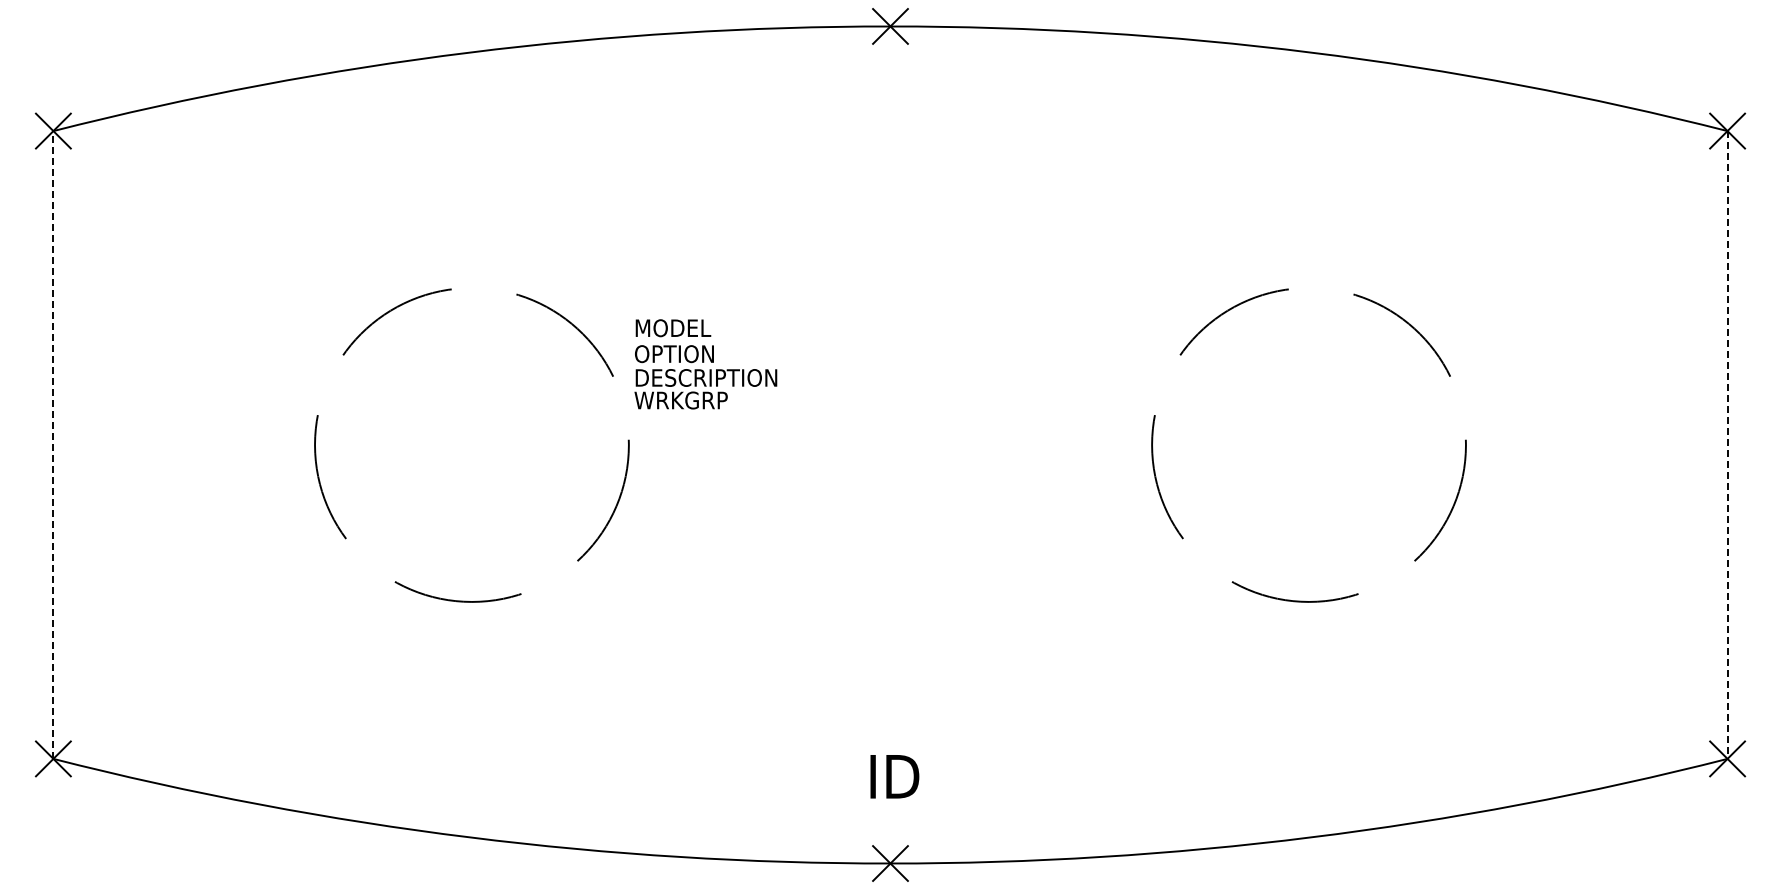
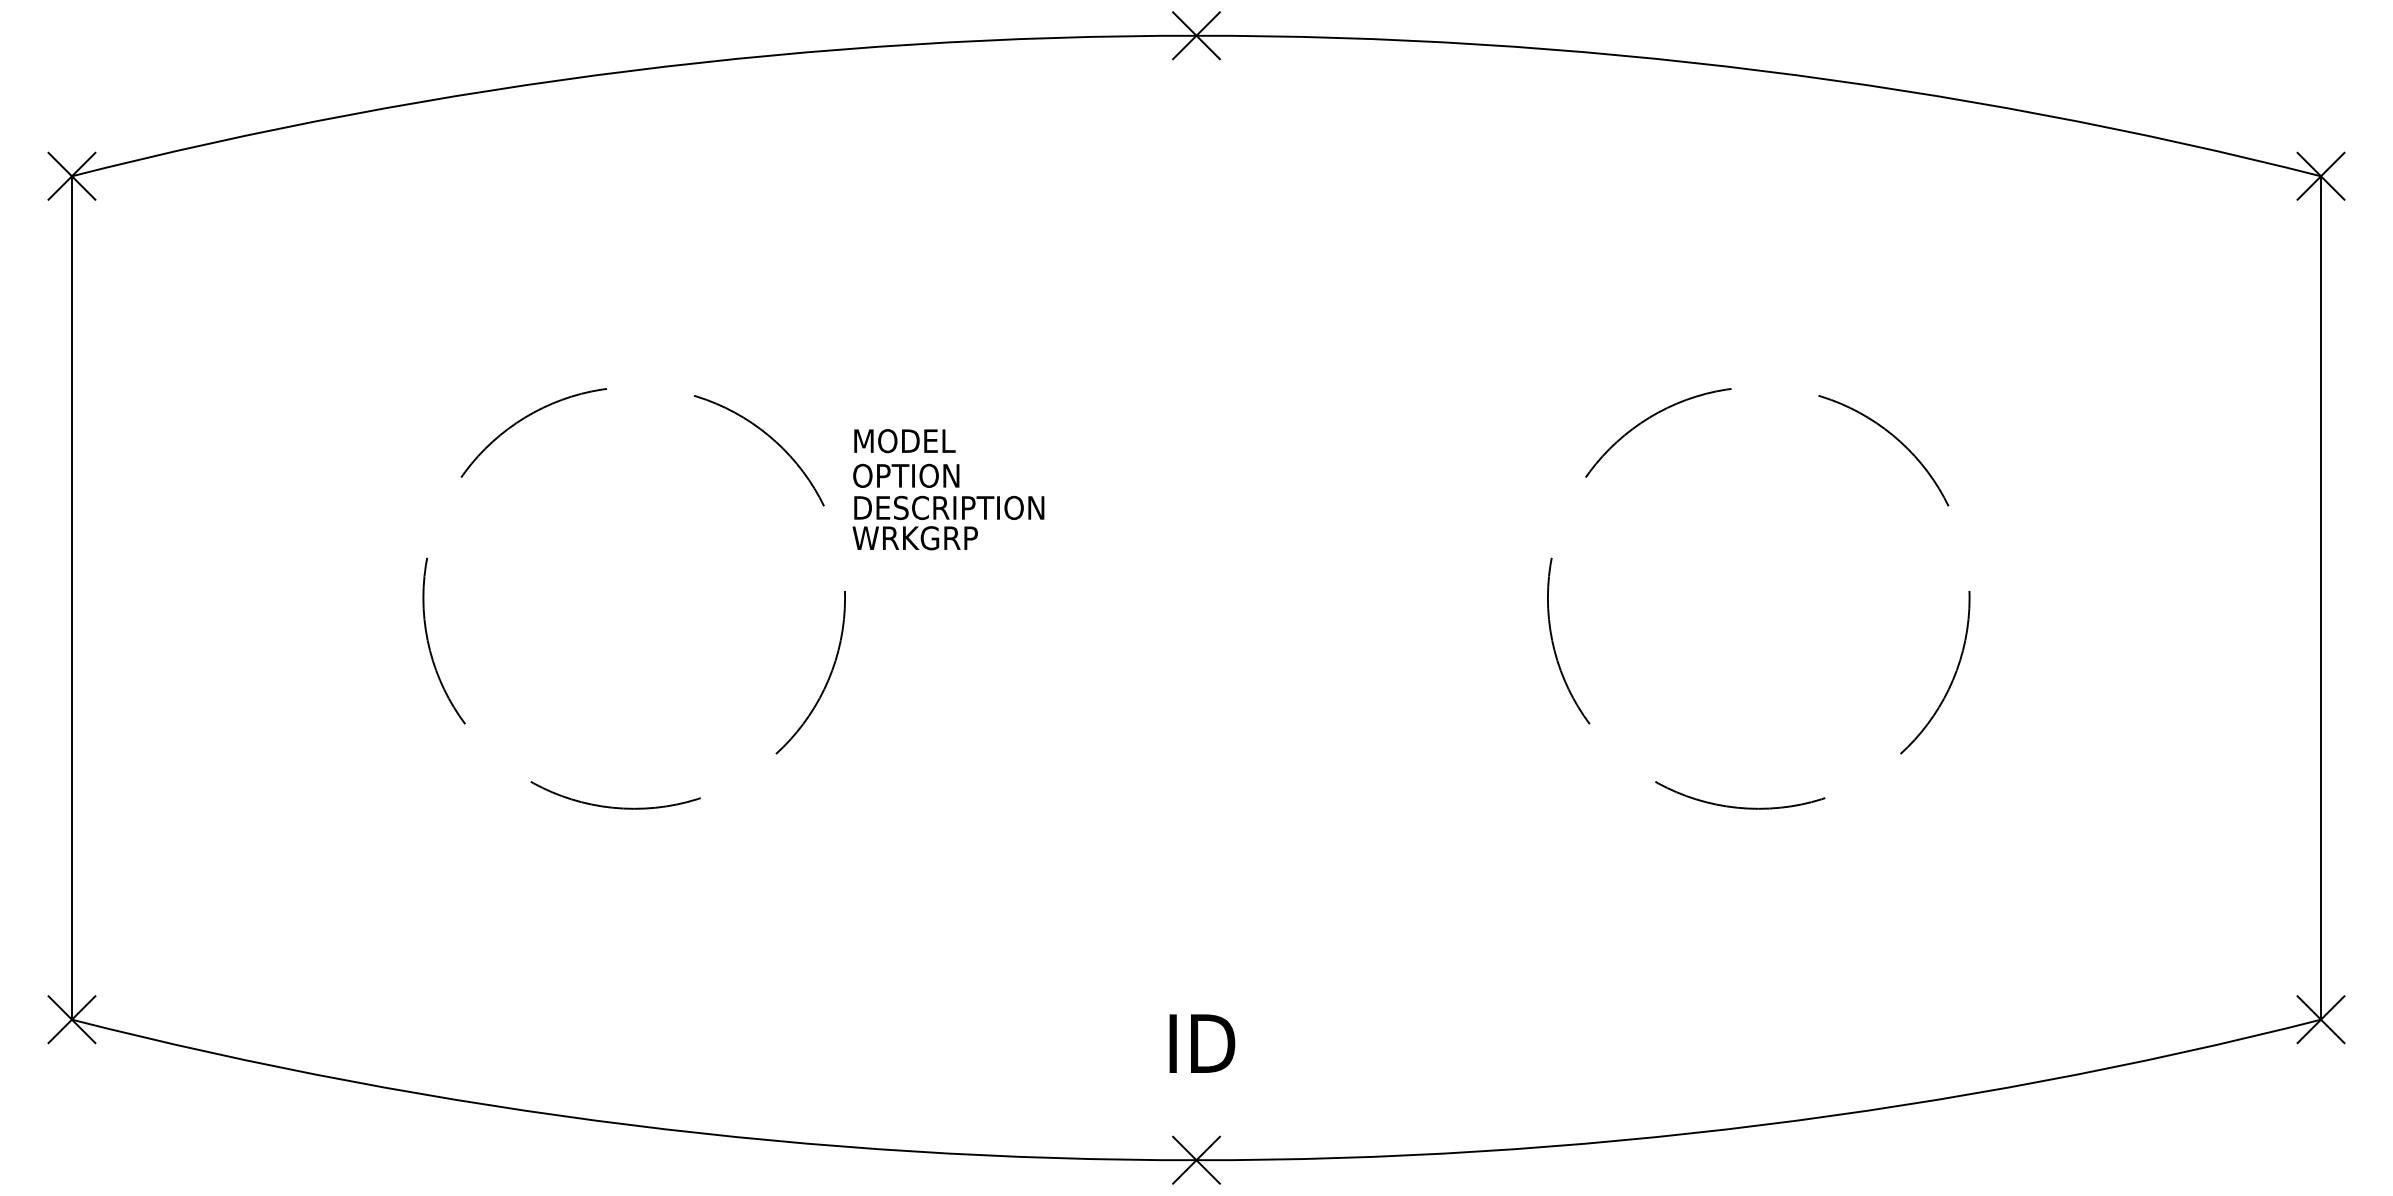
line: (53, 445) -> (72, 598), dashed -> solid
line: (1727, 445) -> (2320, 598), dashed -> solid

